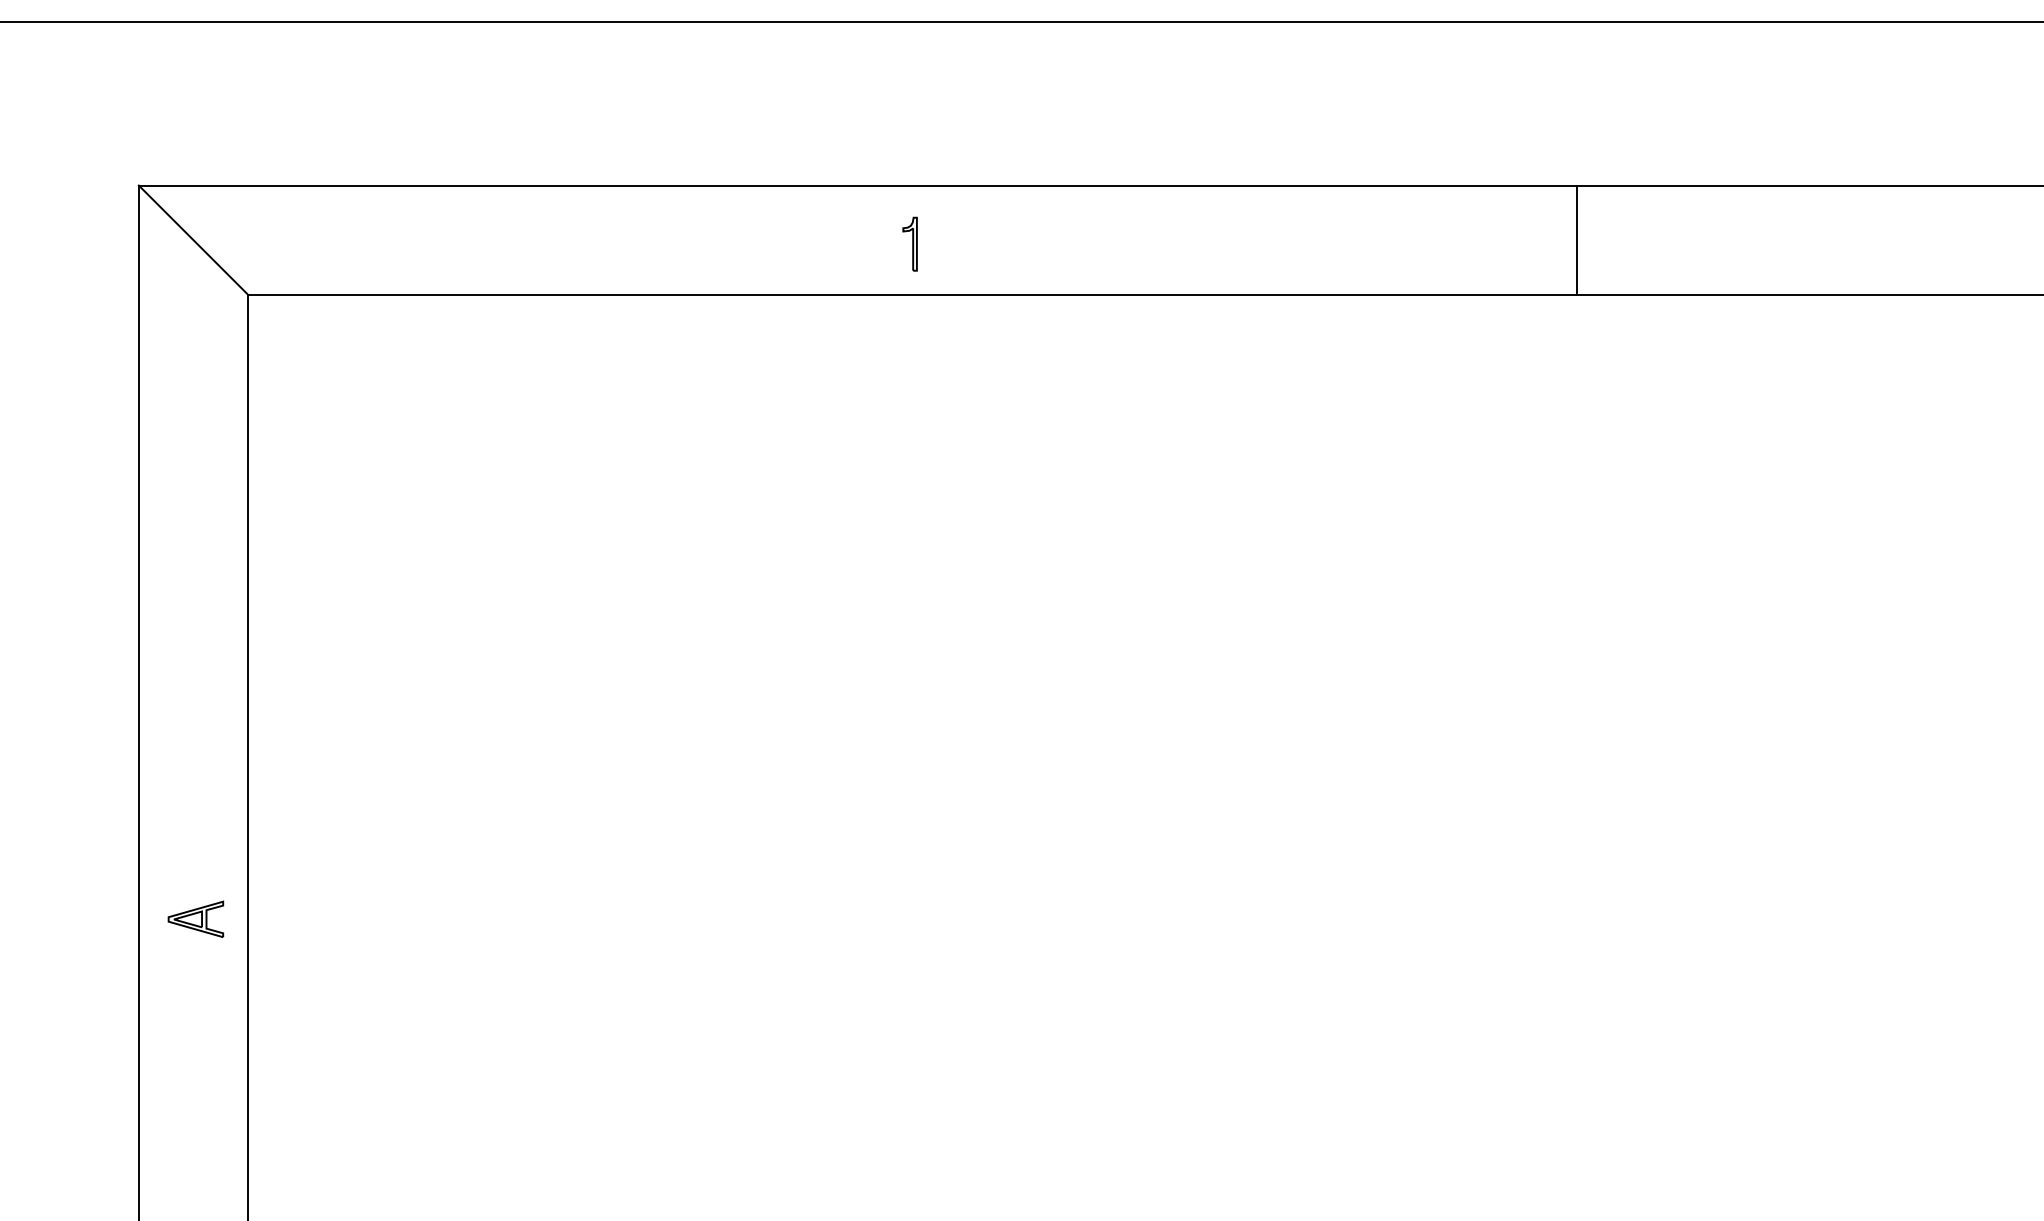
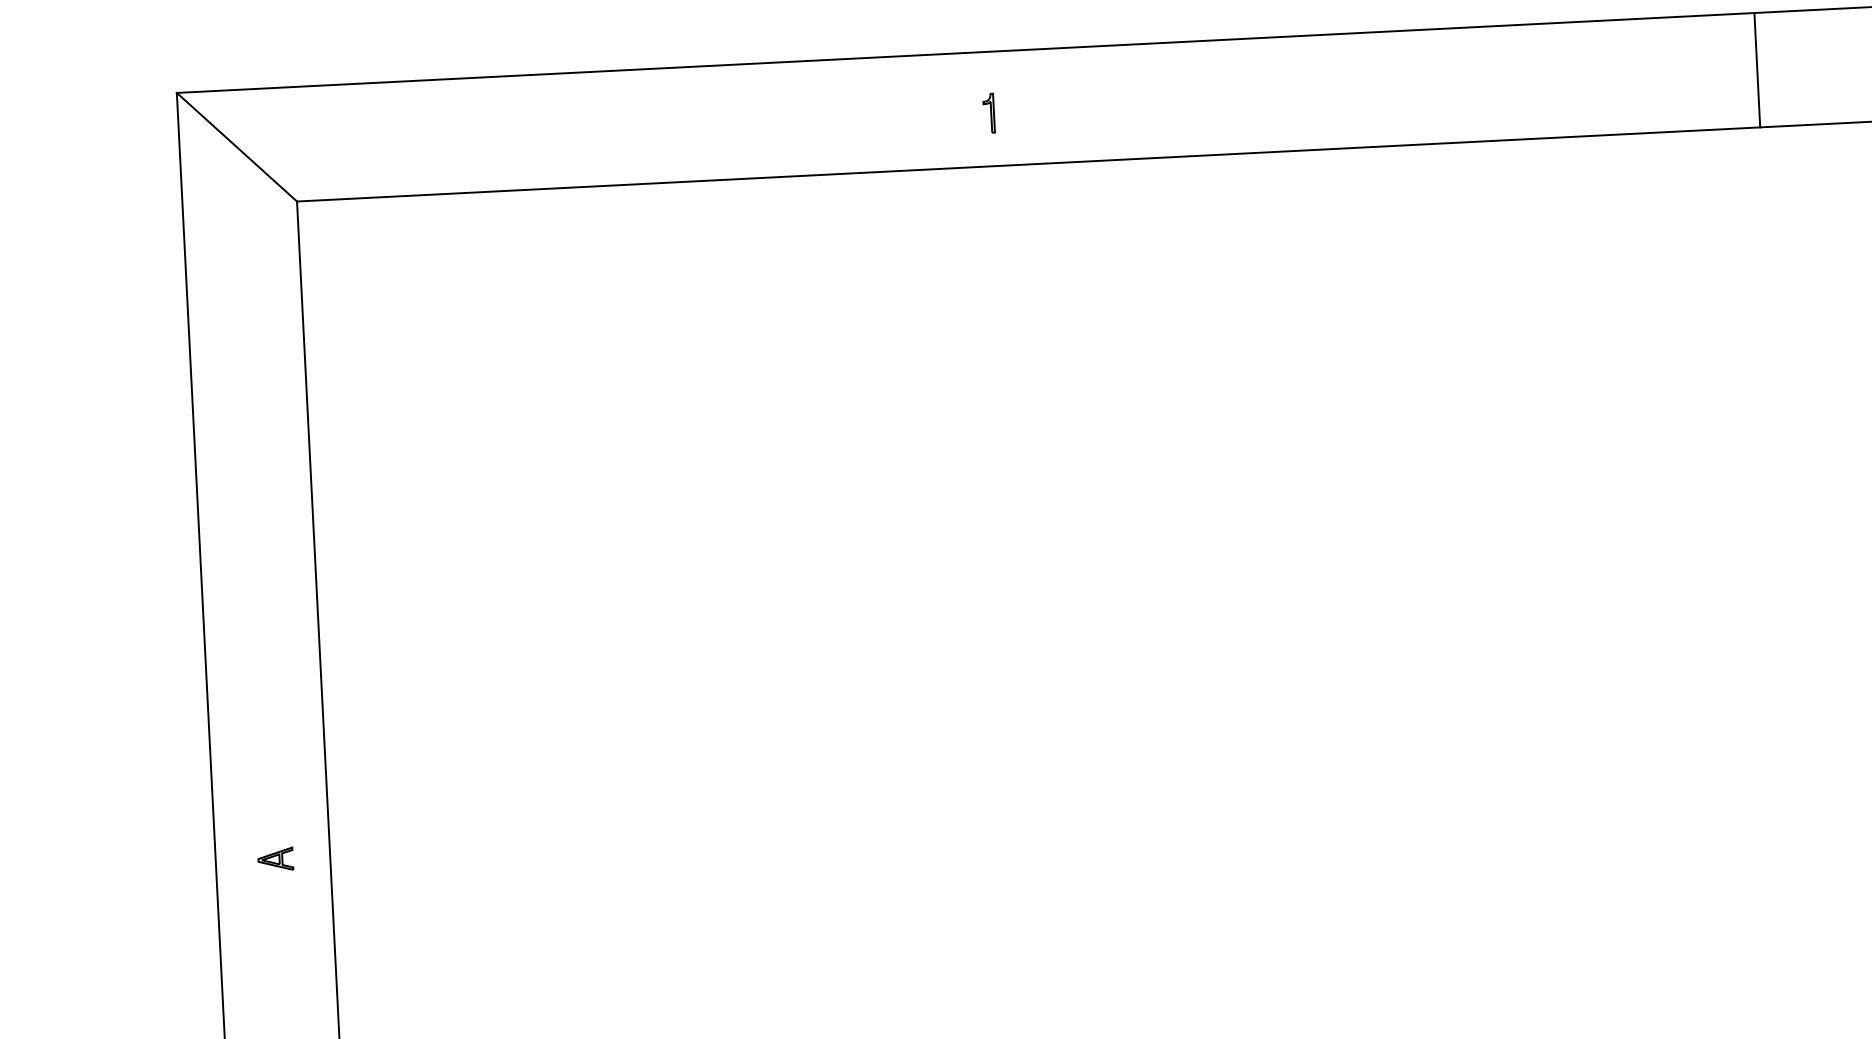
line: (1576, 239) -> (1757, 69), moved
part: (909, 243) -> (988, 112), size x0.7
part: (195, 918) -> (275, 858), size x0.6

